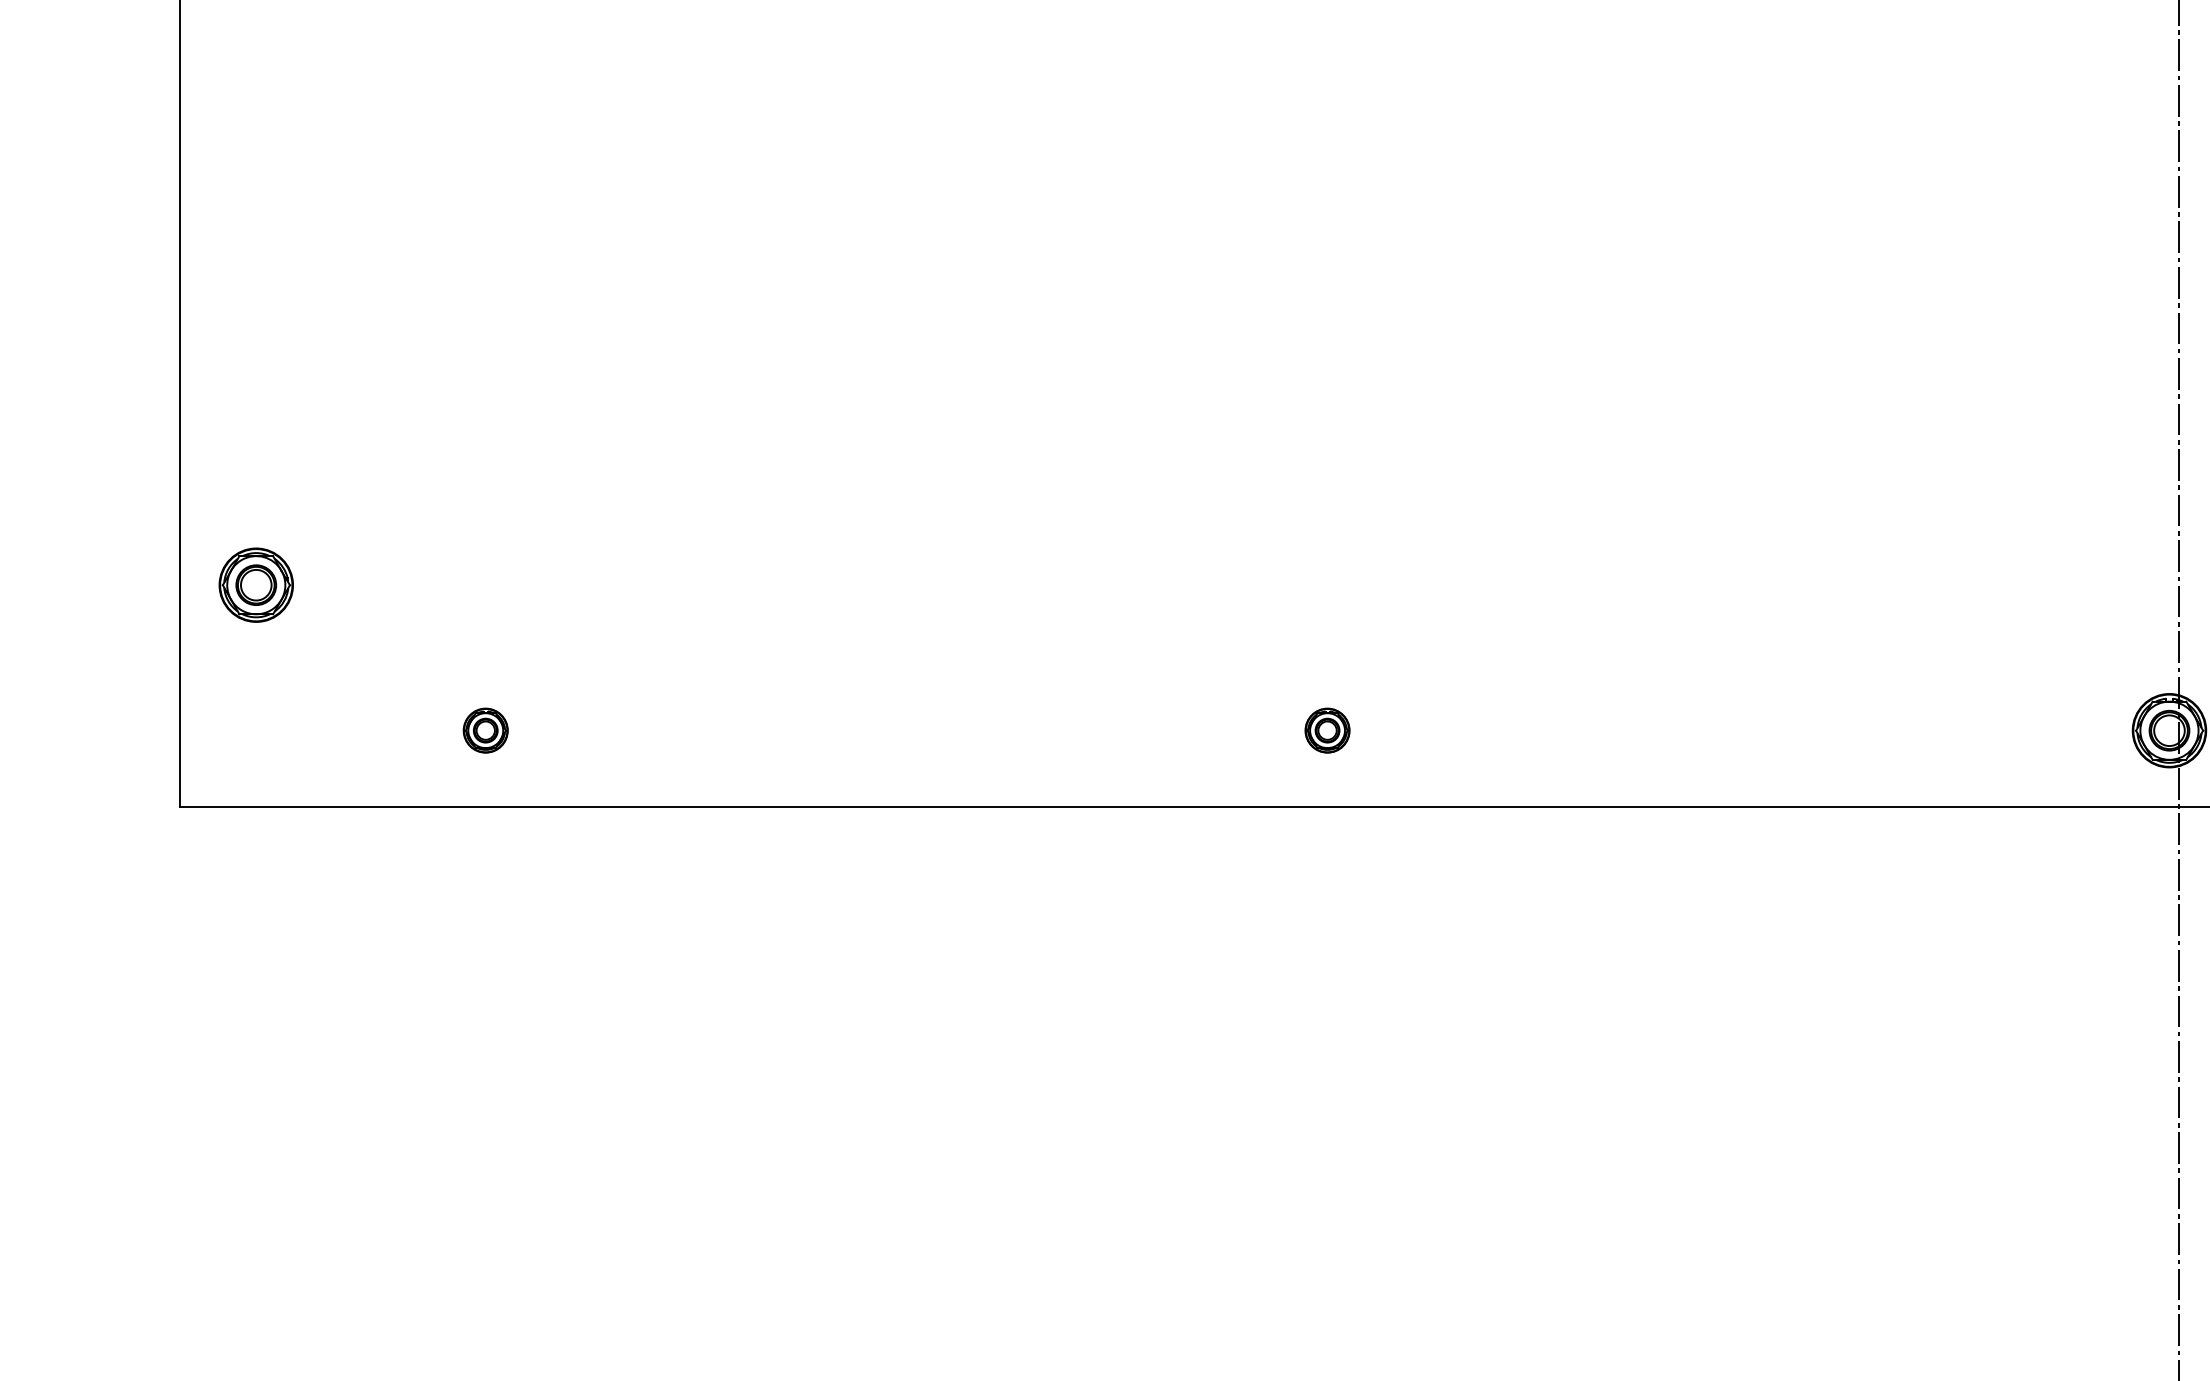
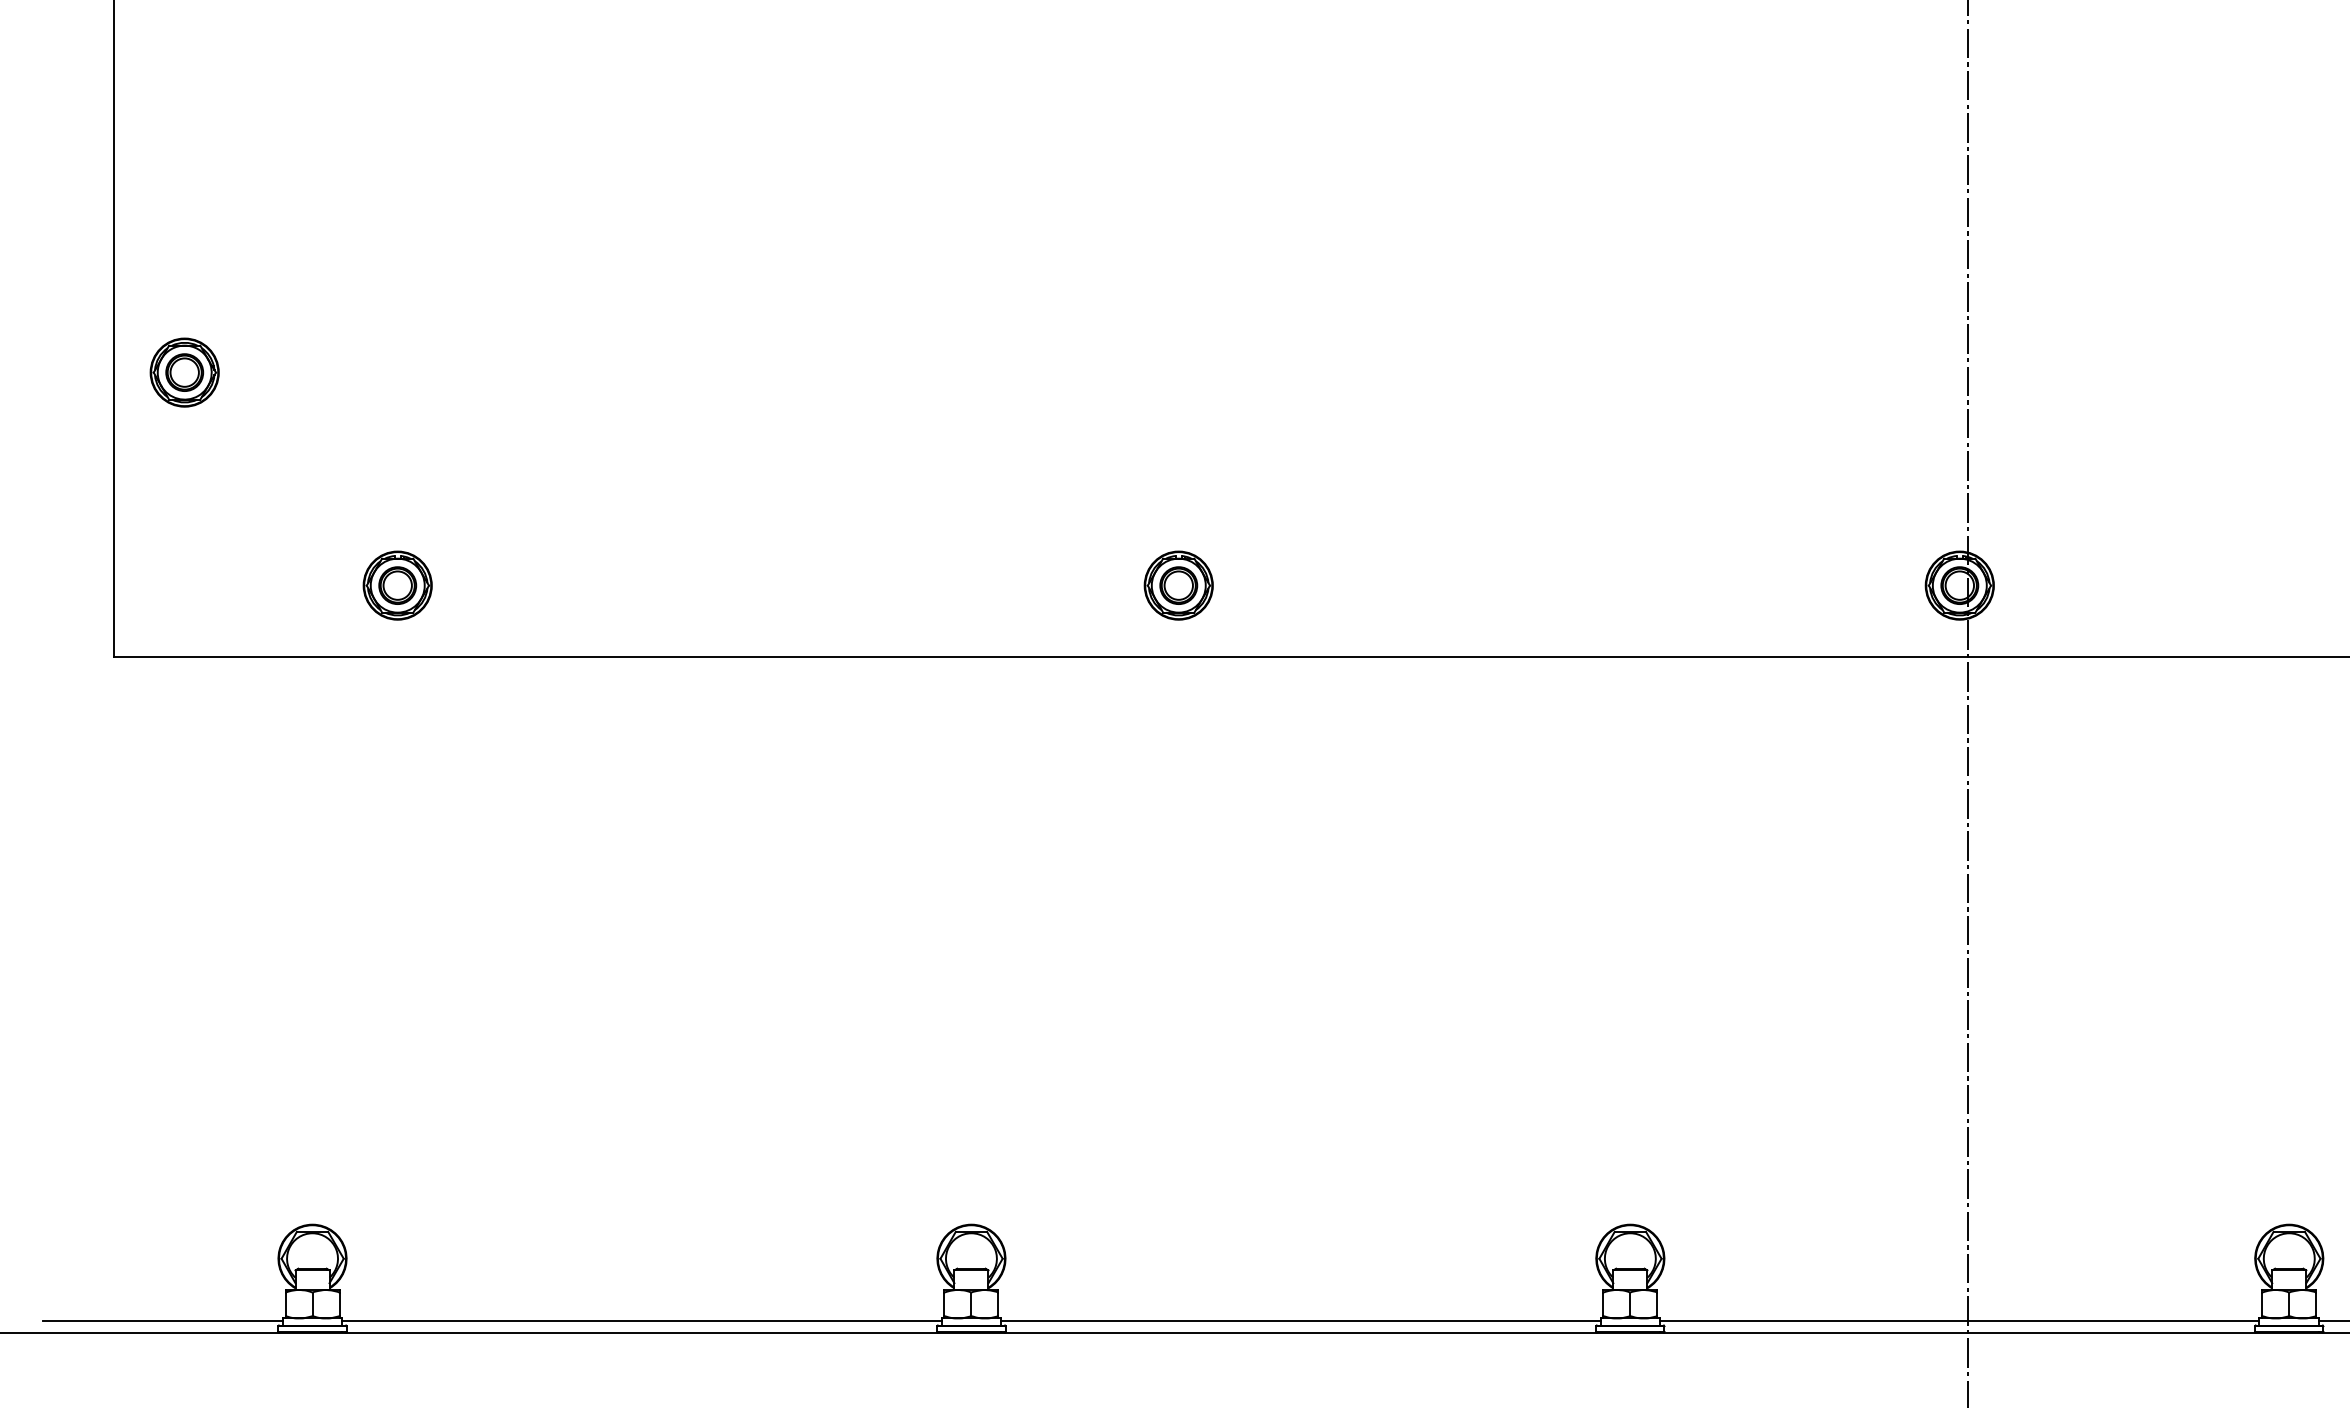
part: (256, 585) -> (184, 372), moved
part: (485, 730) -> (397, 585), size x1.67
part: (1327, 730) -> (1178, 585), size x1.67

